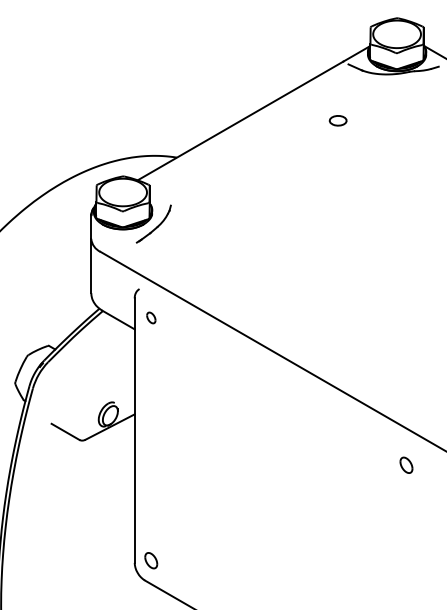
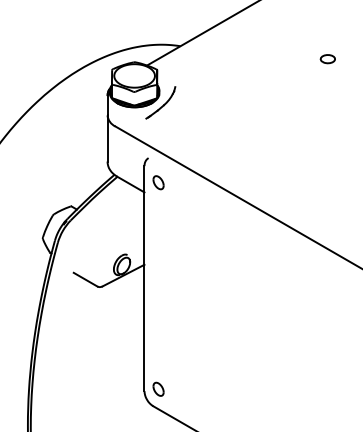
part: (337, 120) -> (327, 58), moved
part: (151, 317) -> (158, 182), size x1.43

